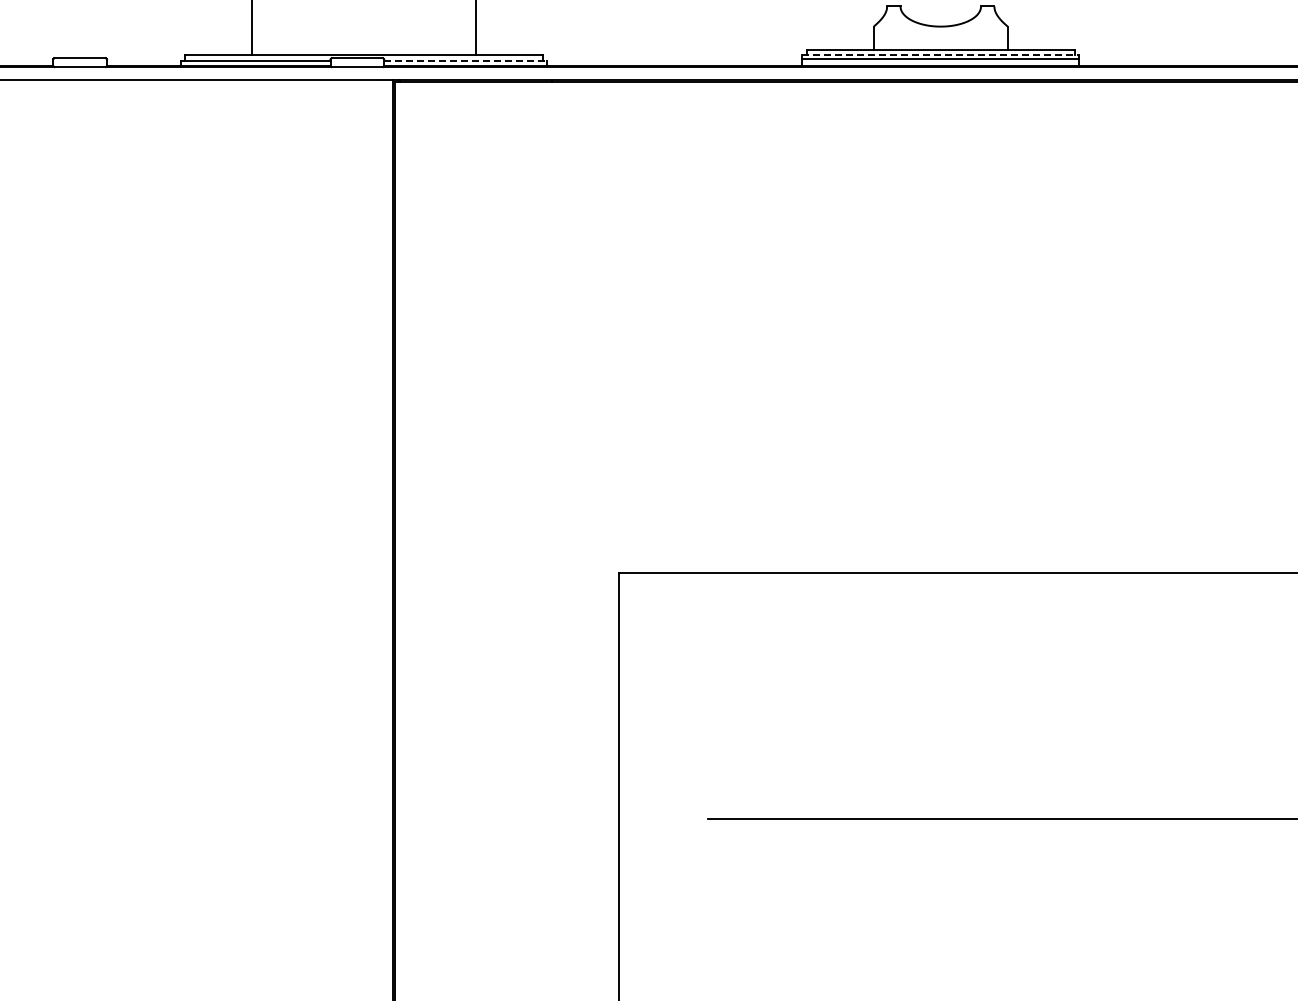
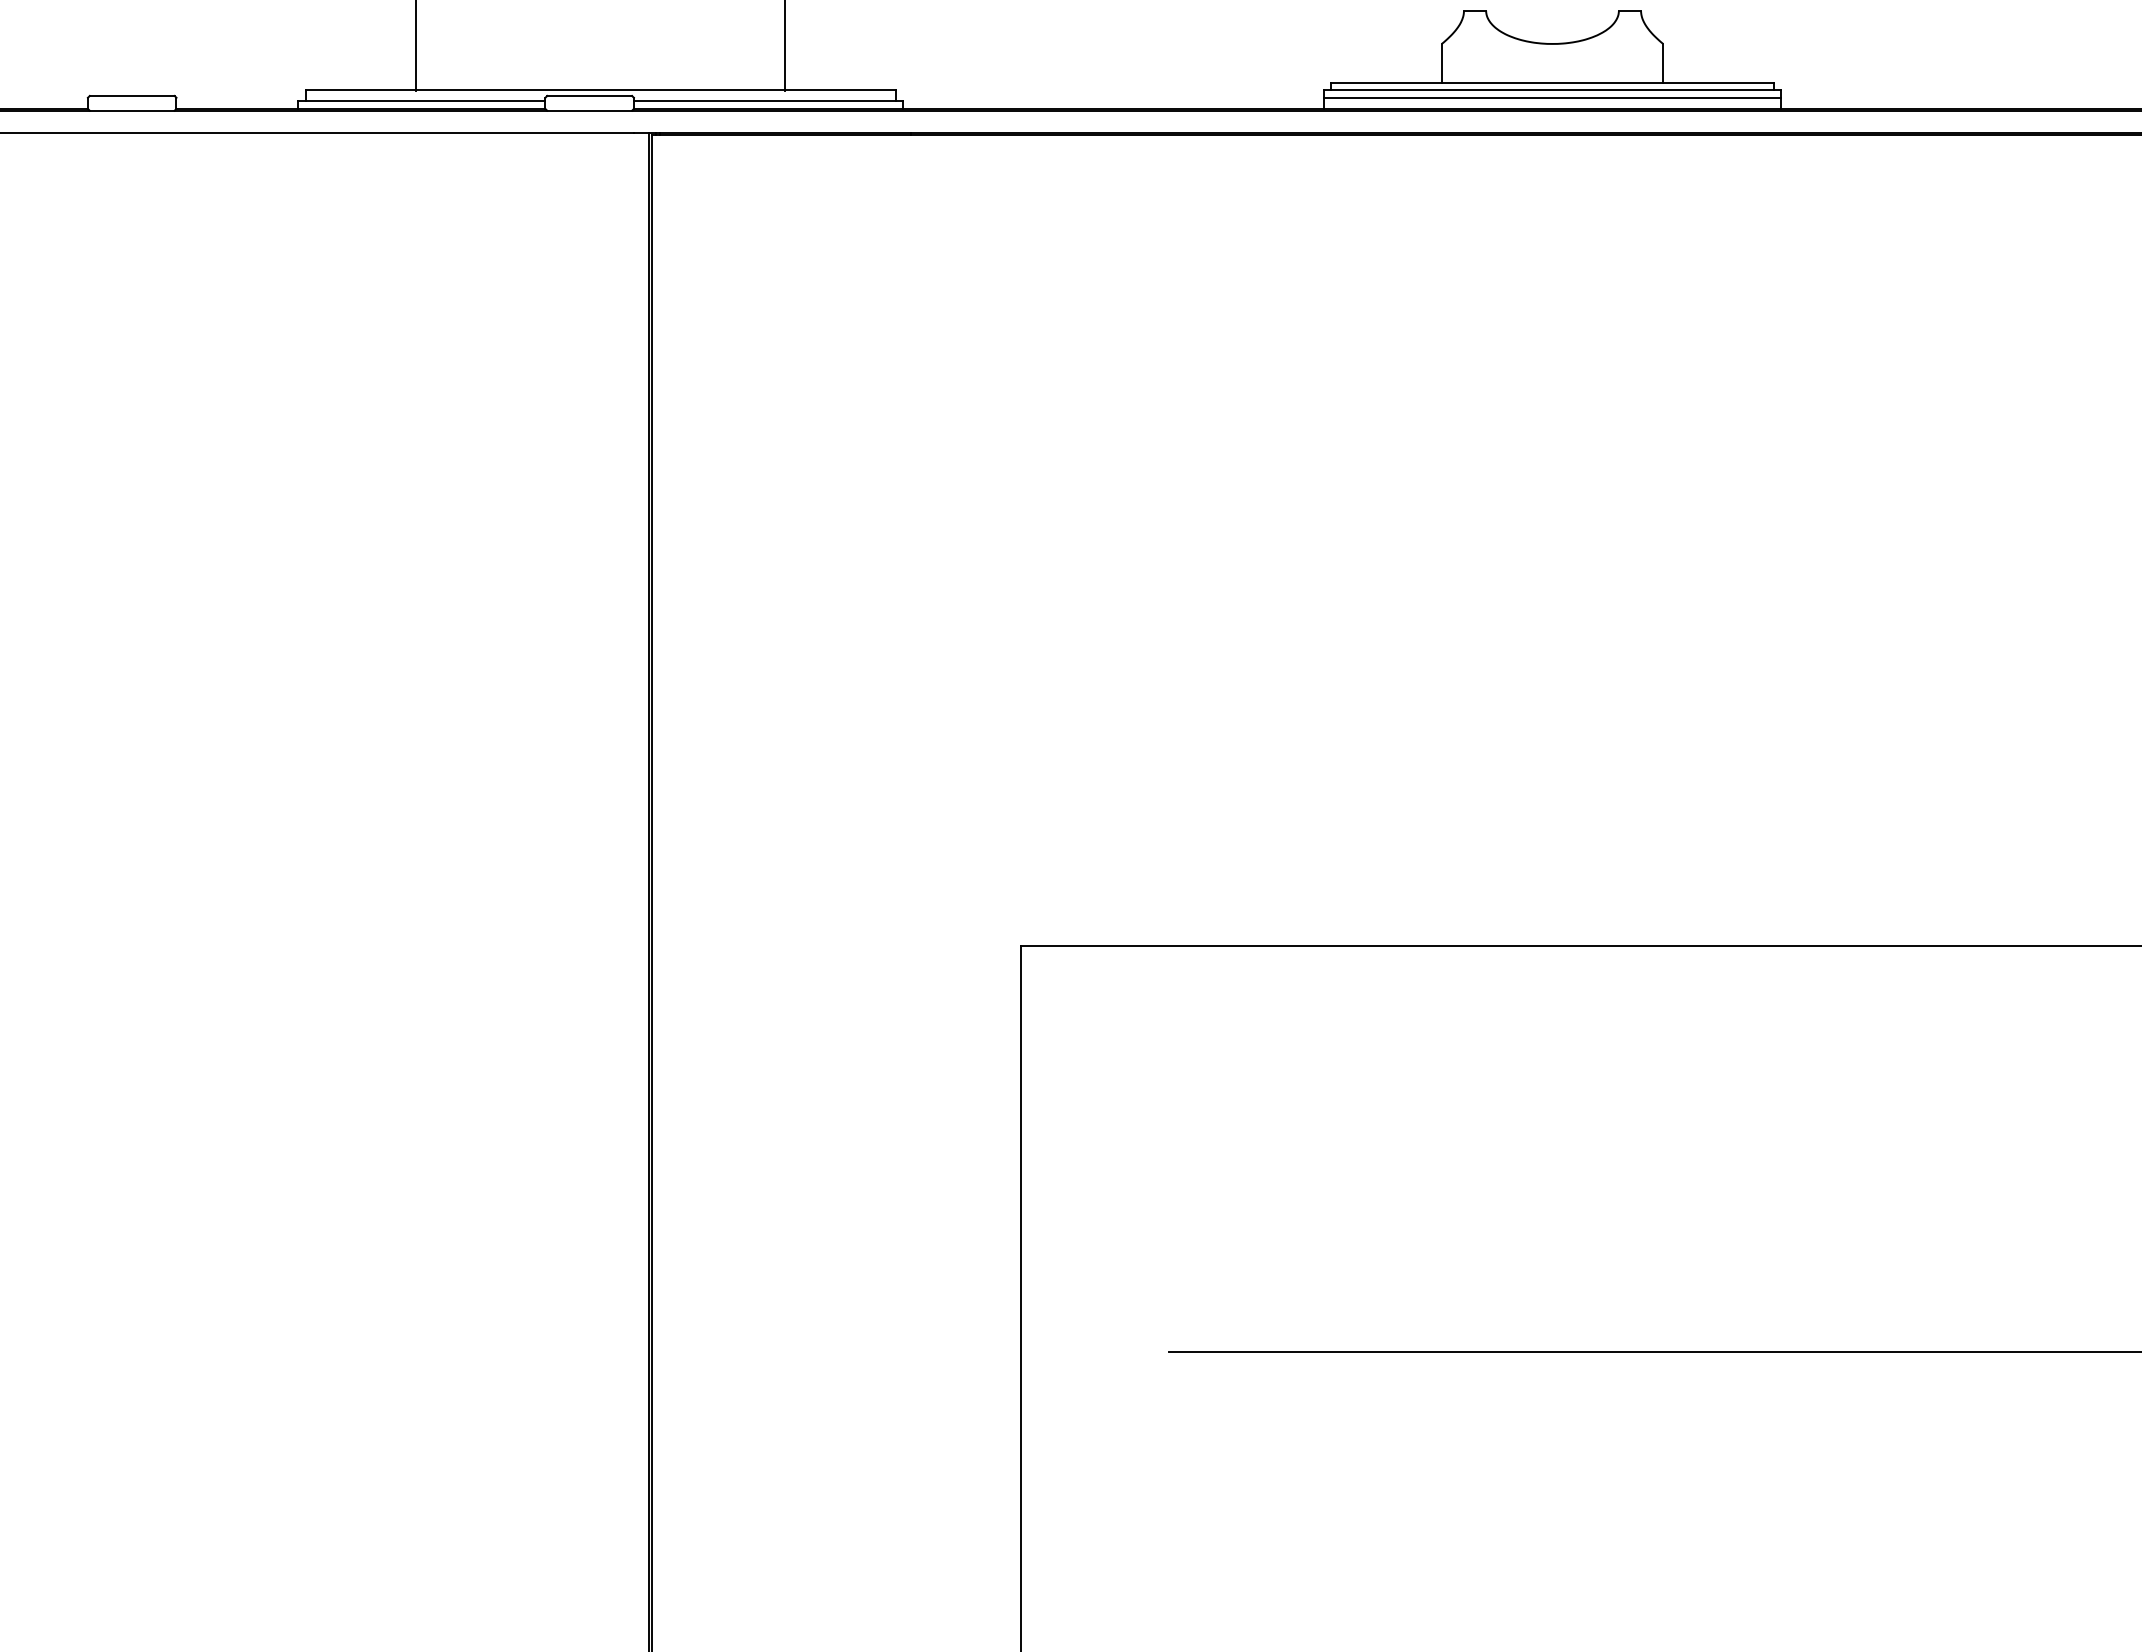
line: (940, 54) -> (1552, 89), dashed -> solid
line: (465, 61) -> (768, 101), dashed -> solid

